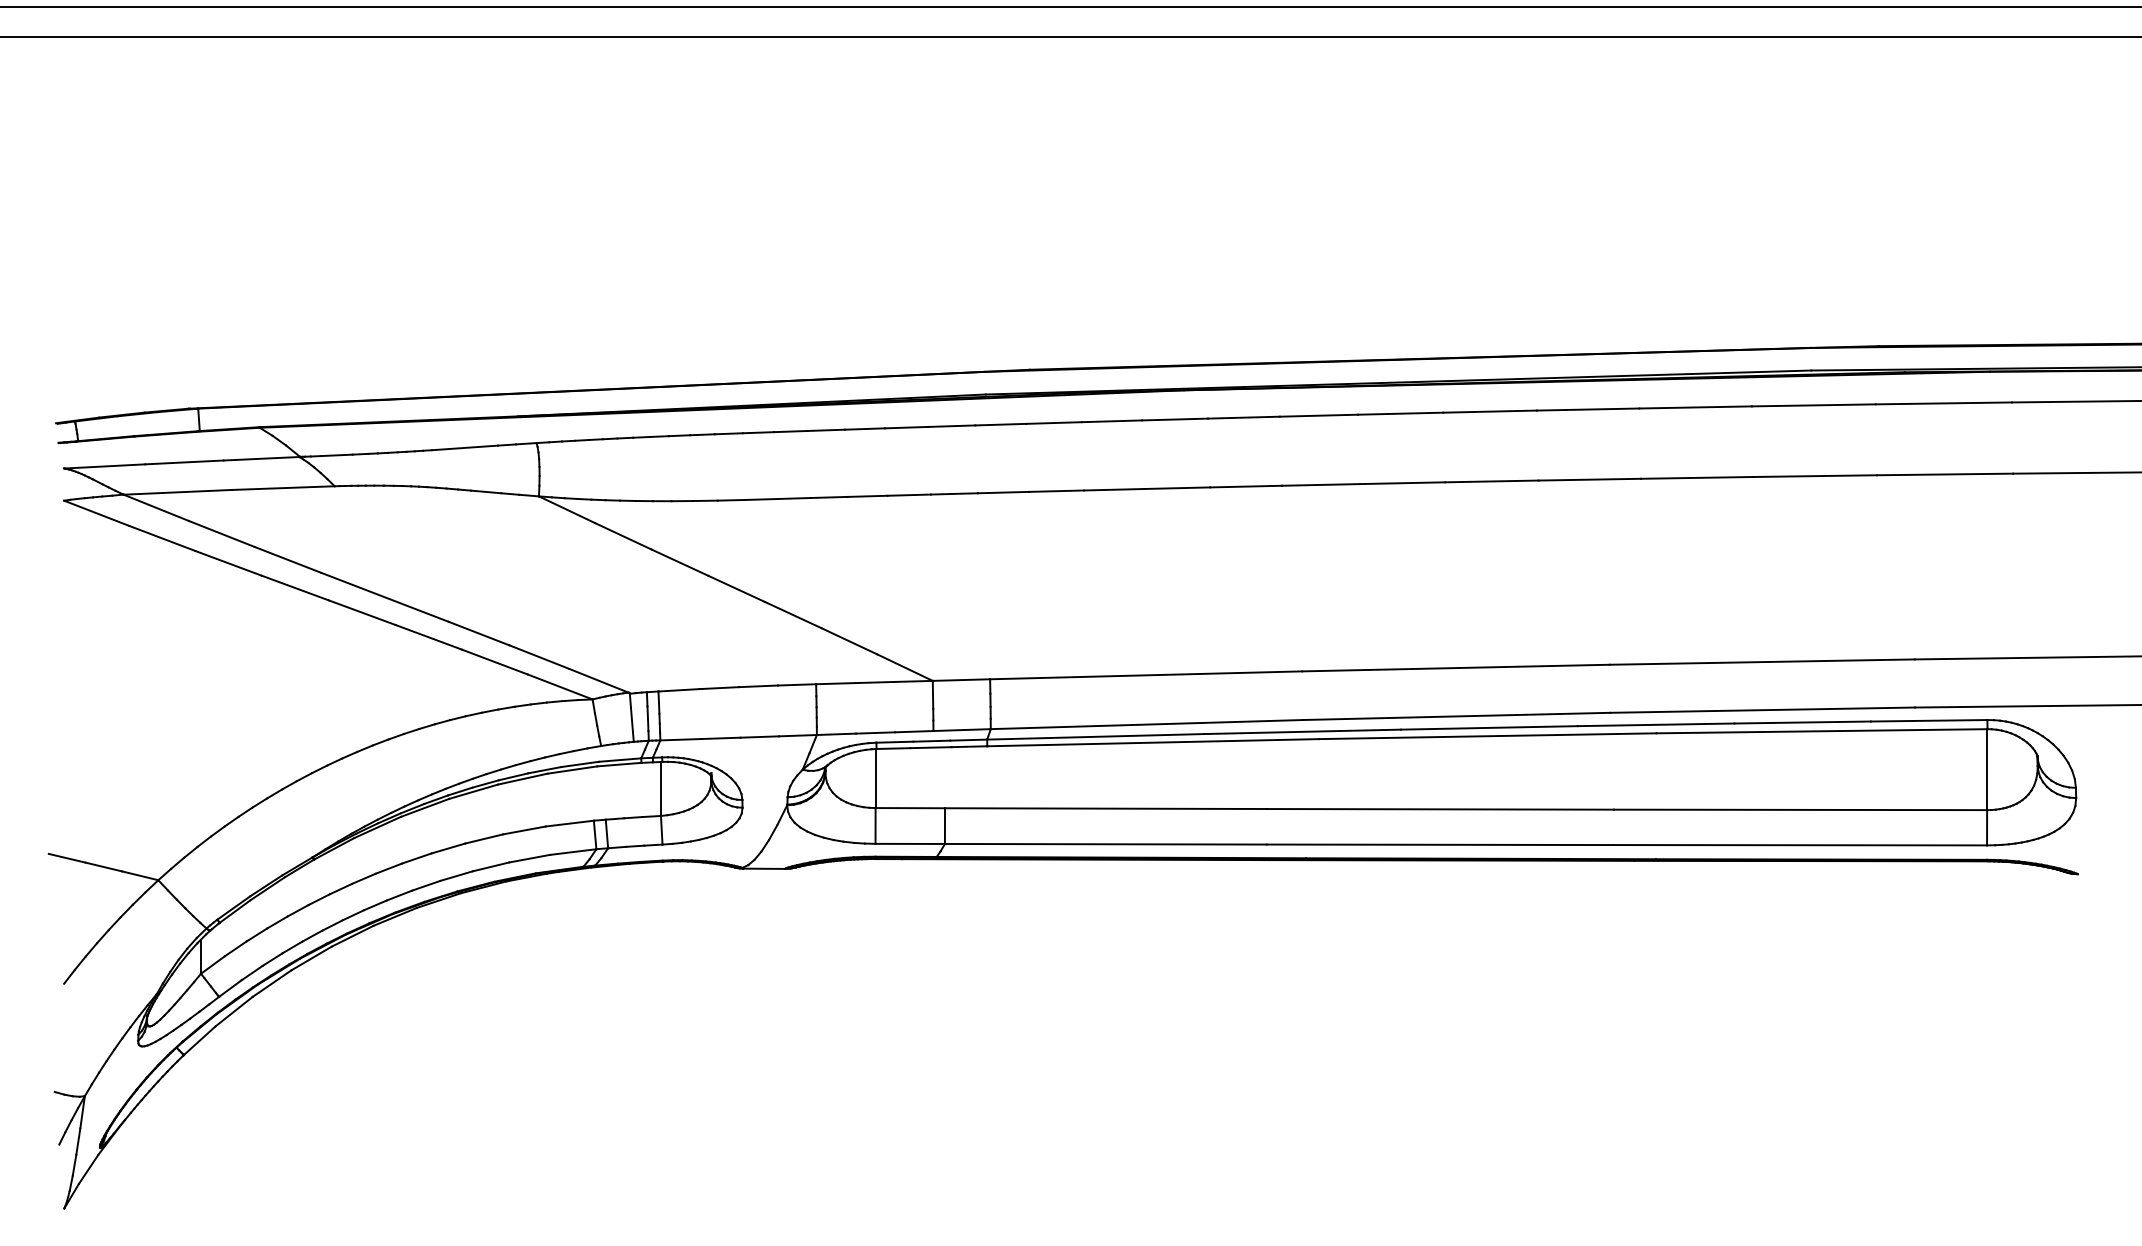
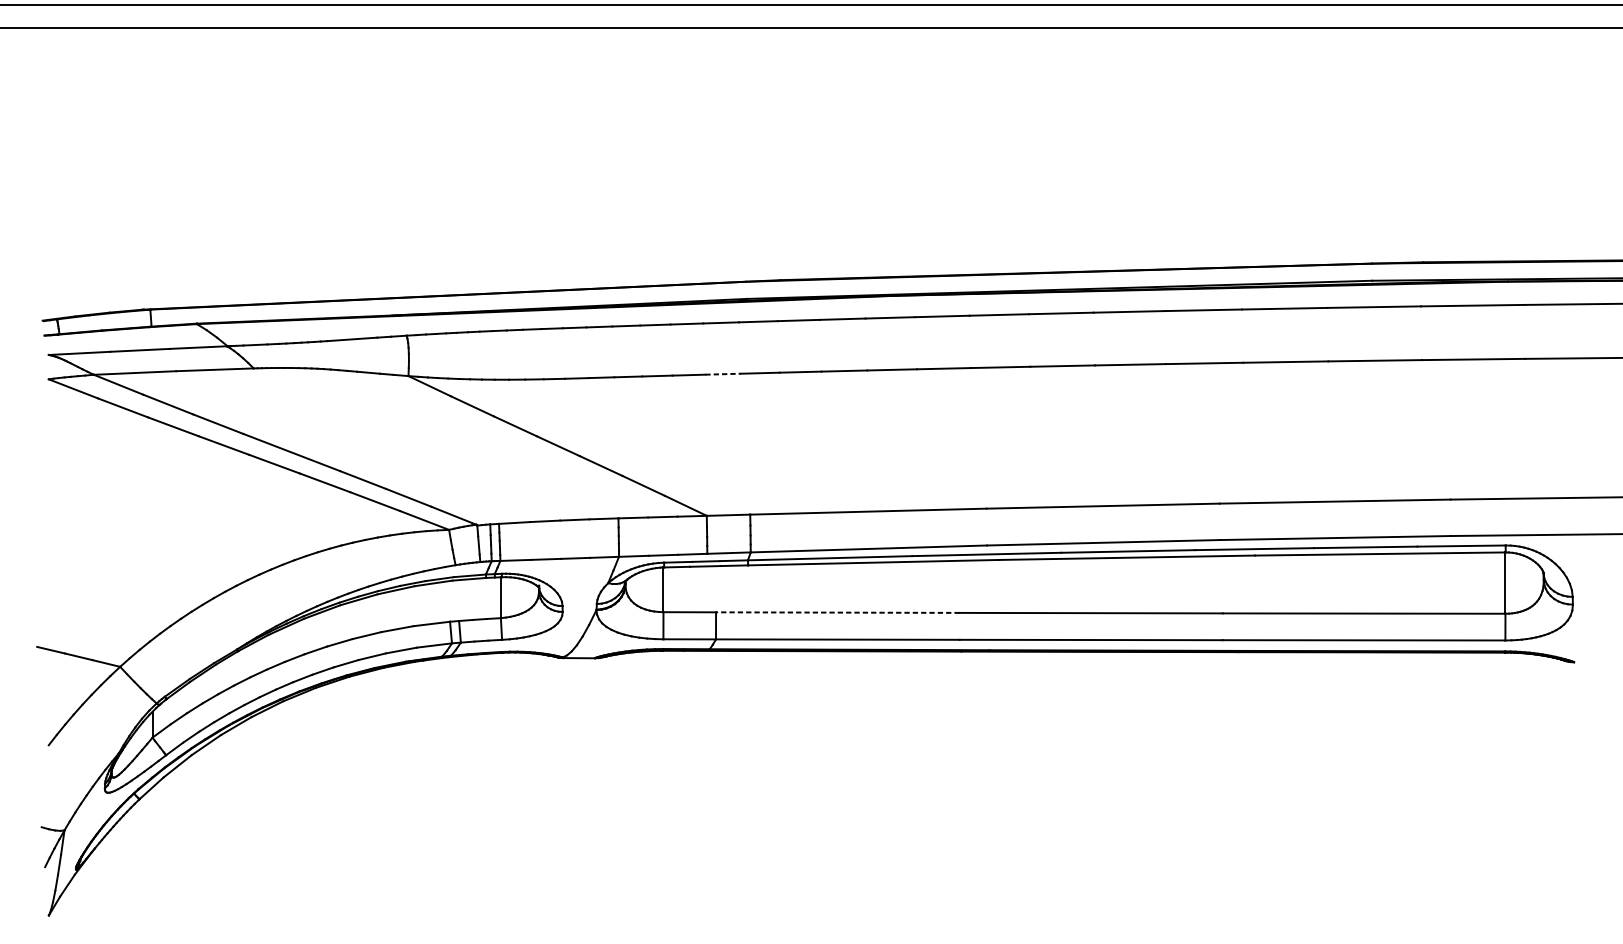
line: (954, 493) -> (723, 373), solid -> dashed
line: (1105, 808) -> (837, 612), solid -> dashed

